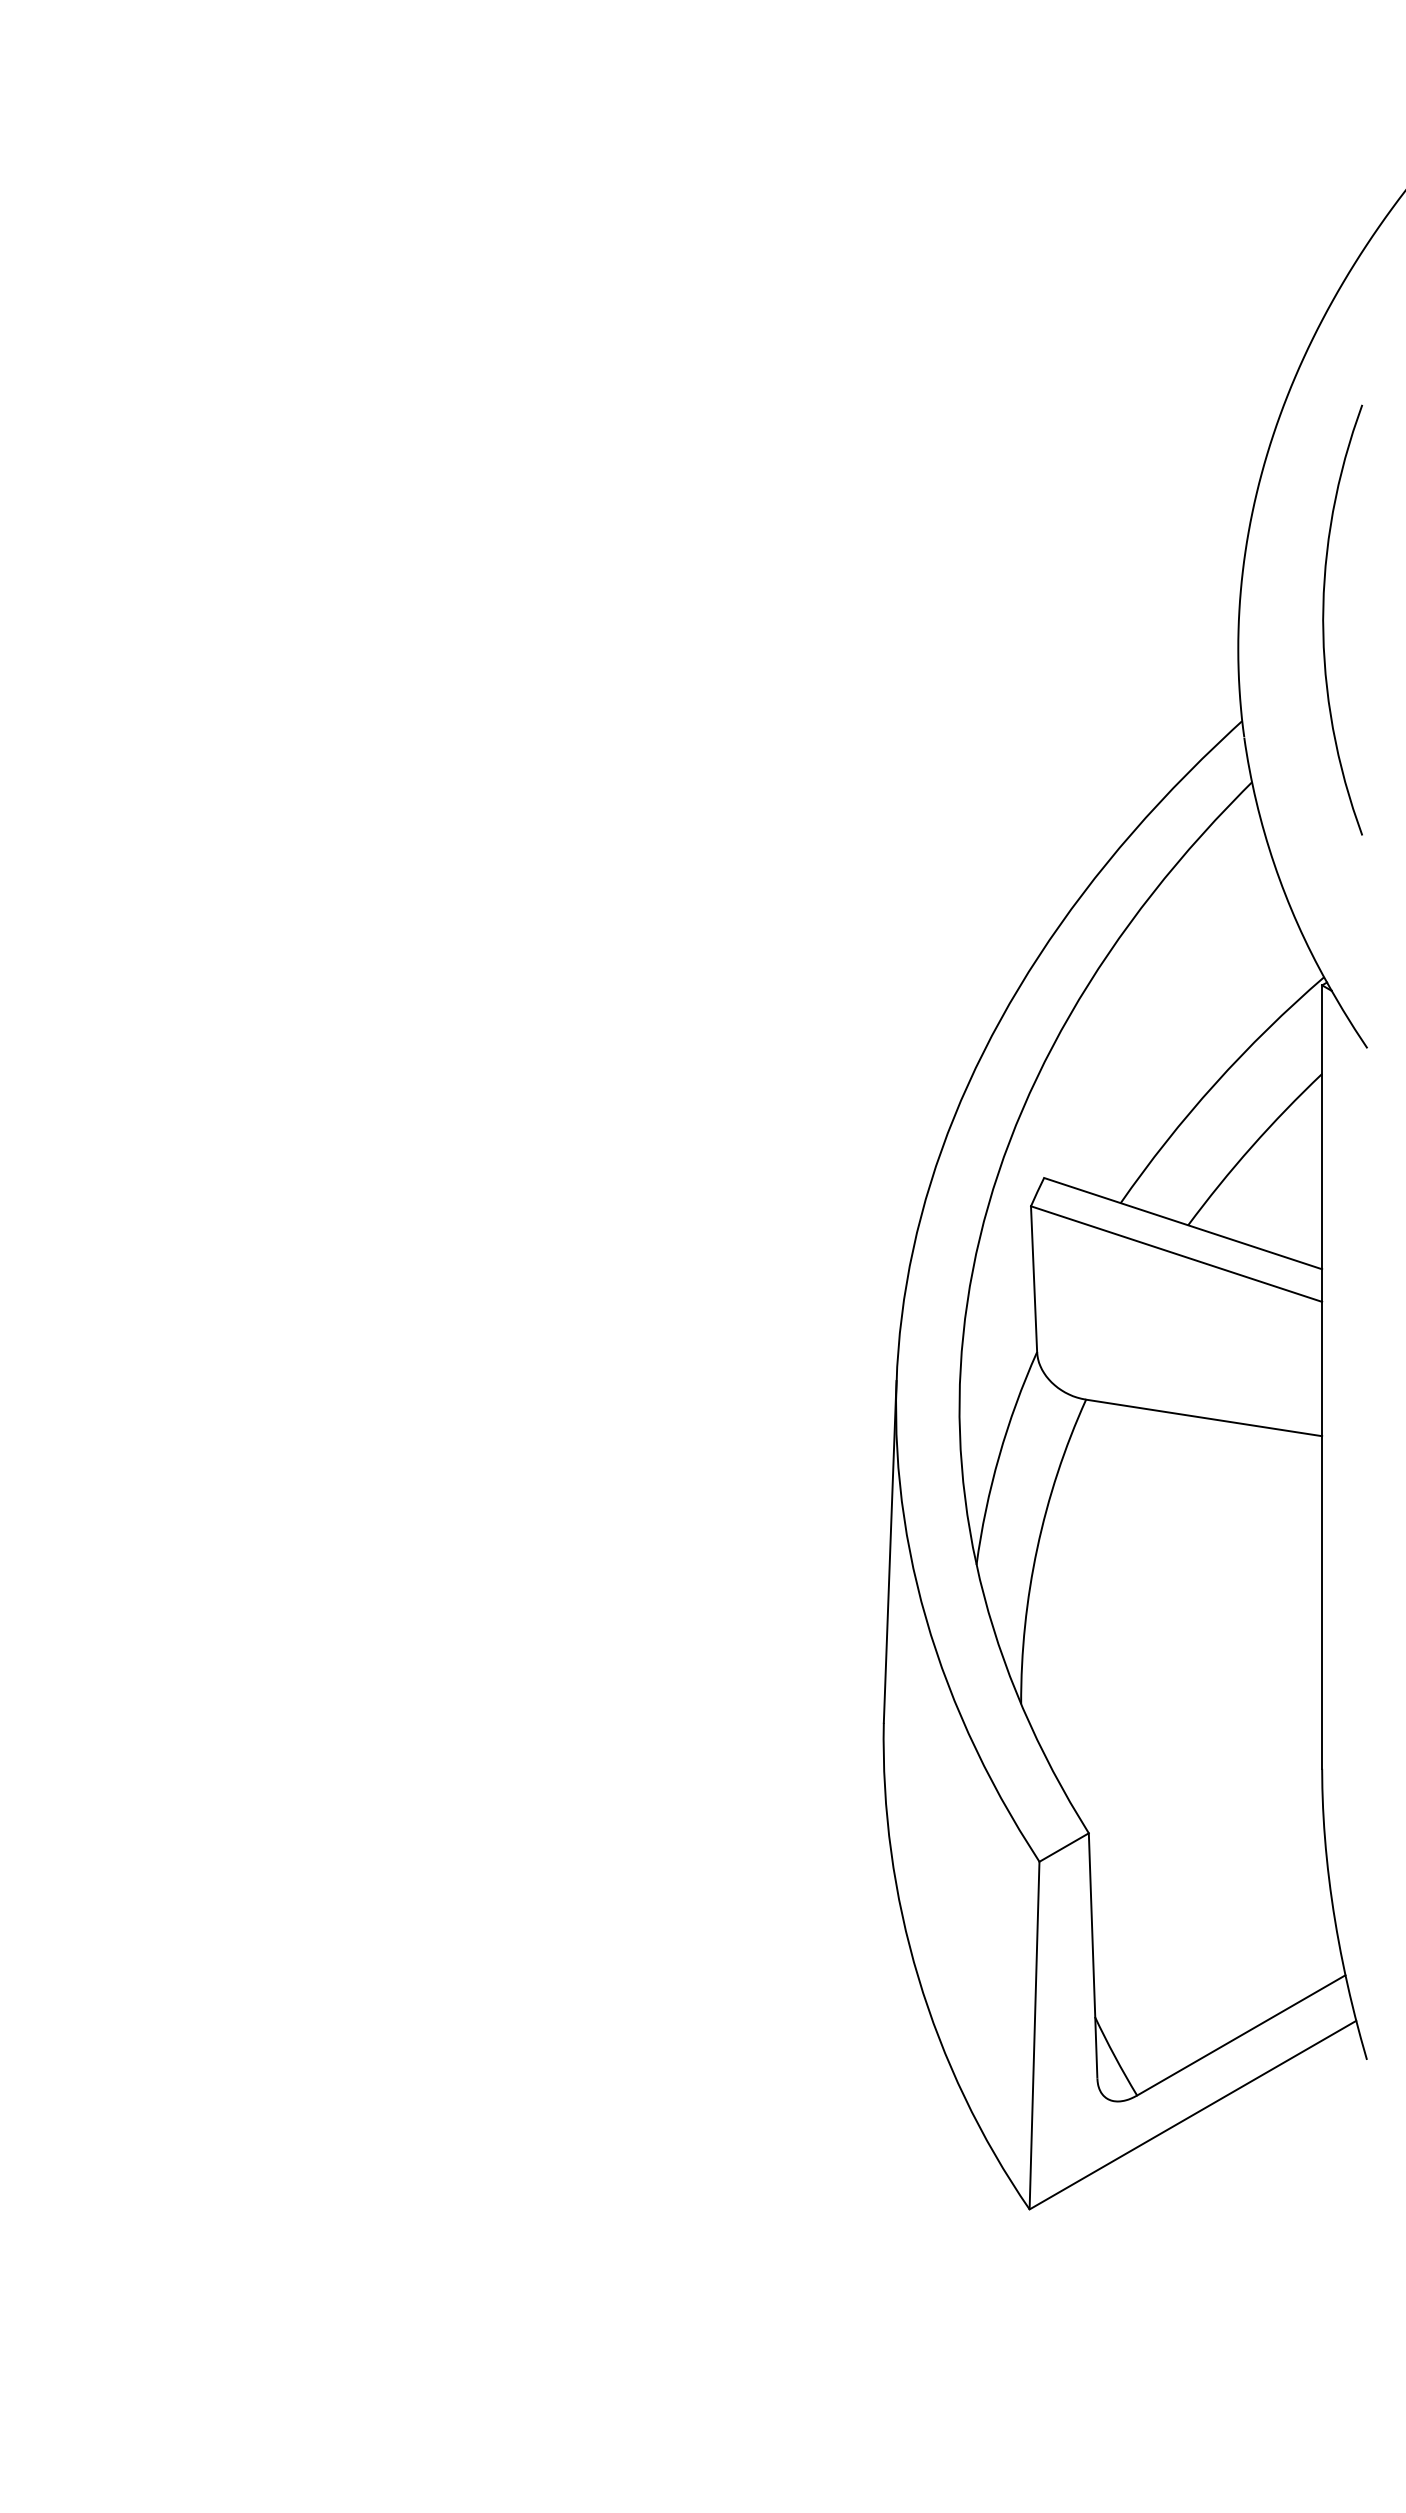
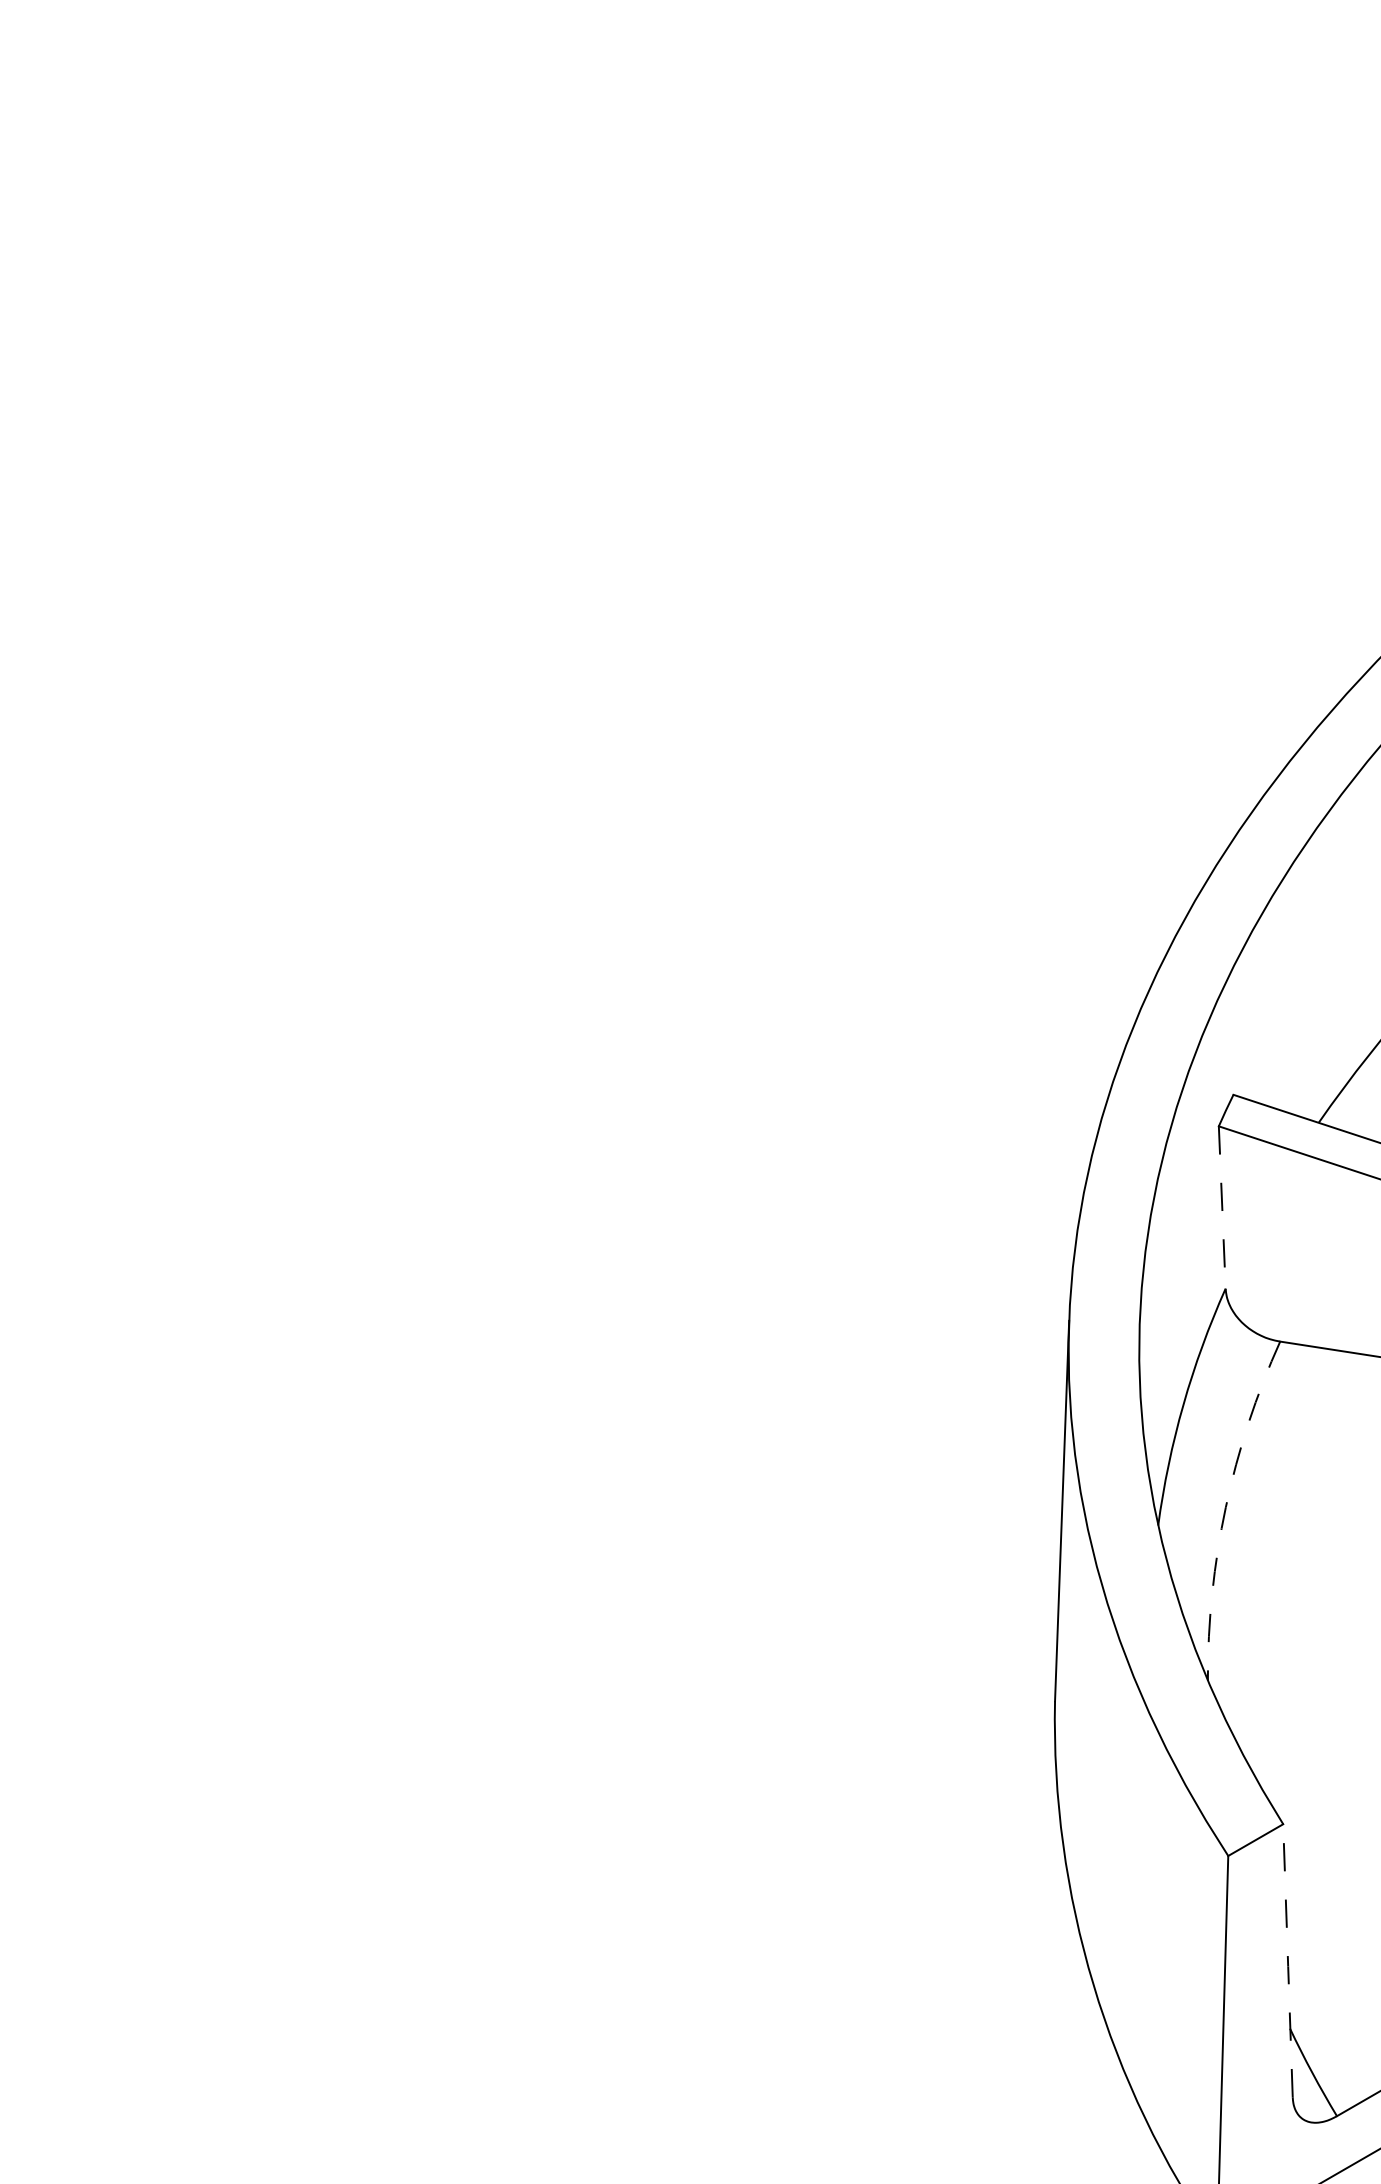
line: (1034, 1279) -> (1222, 1207), solid -> dashed
arc: (1037, 1548) -> (1226, 1507), solid -> dashed
line: (1093, 1956) -> (1288, 1961), solid -> dashed

